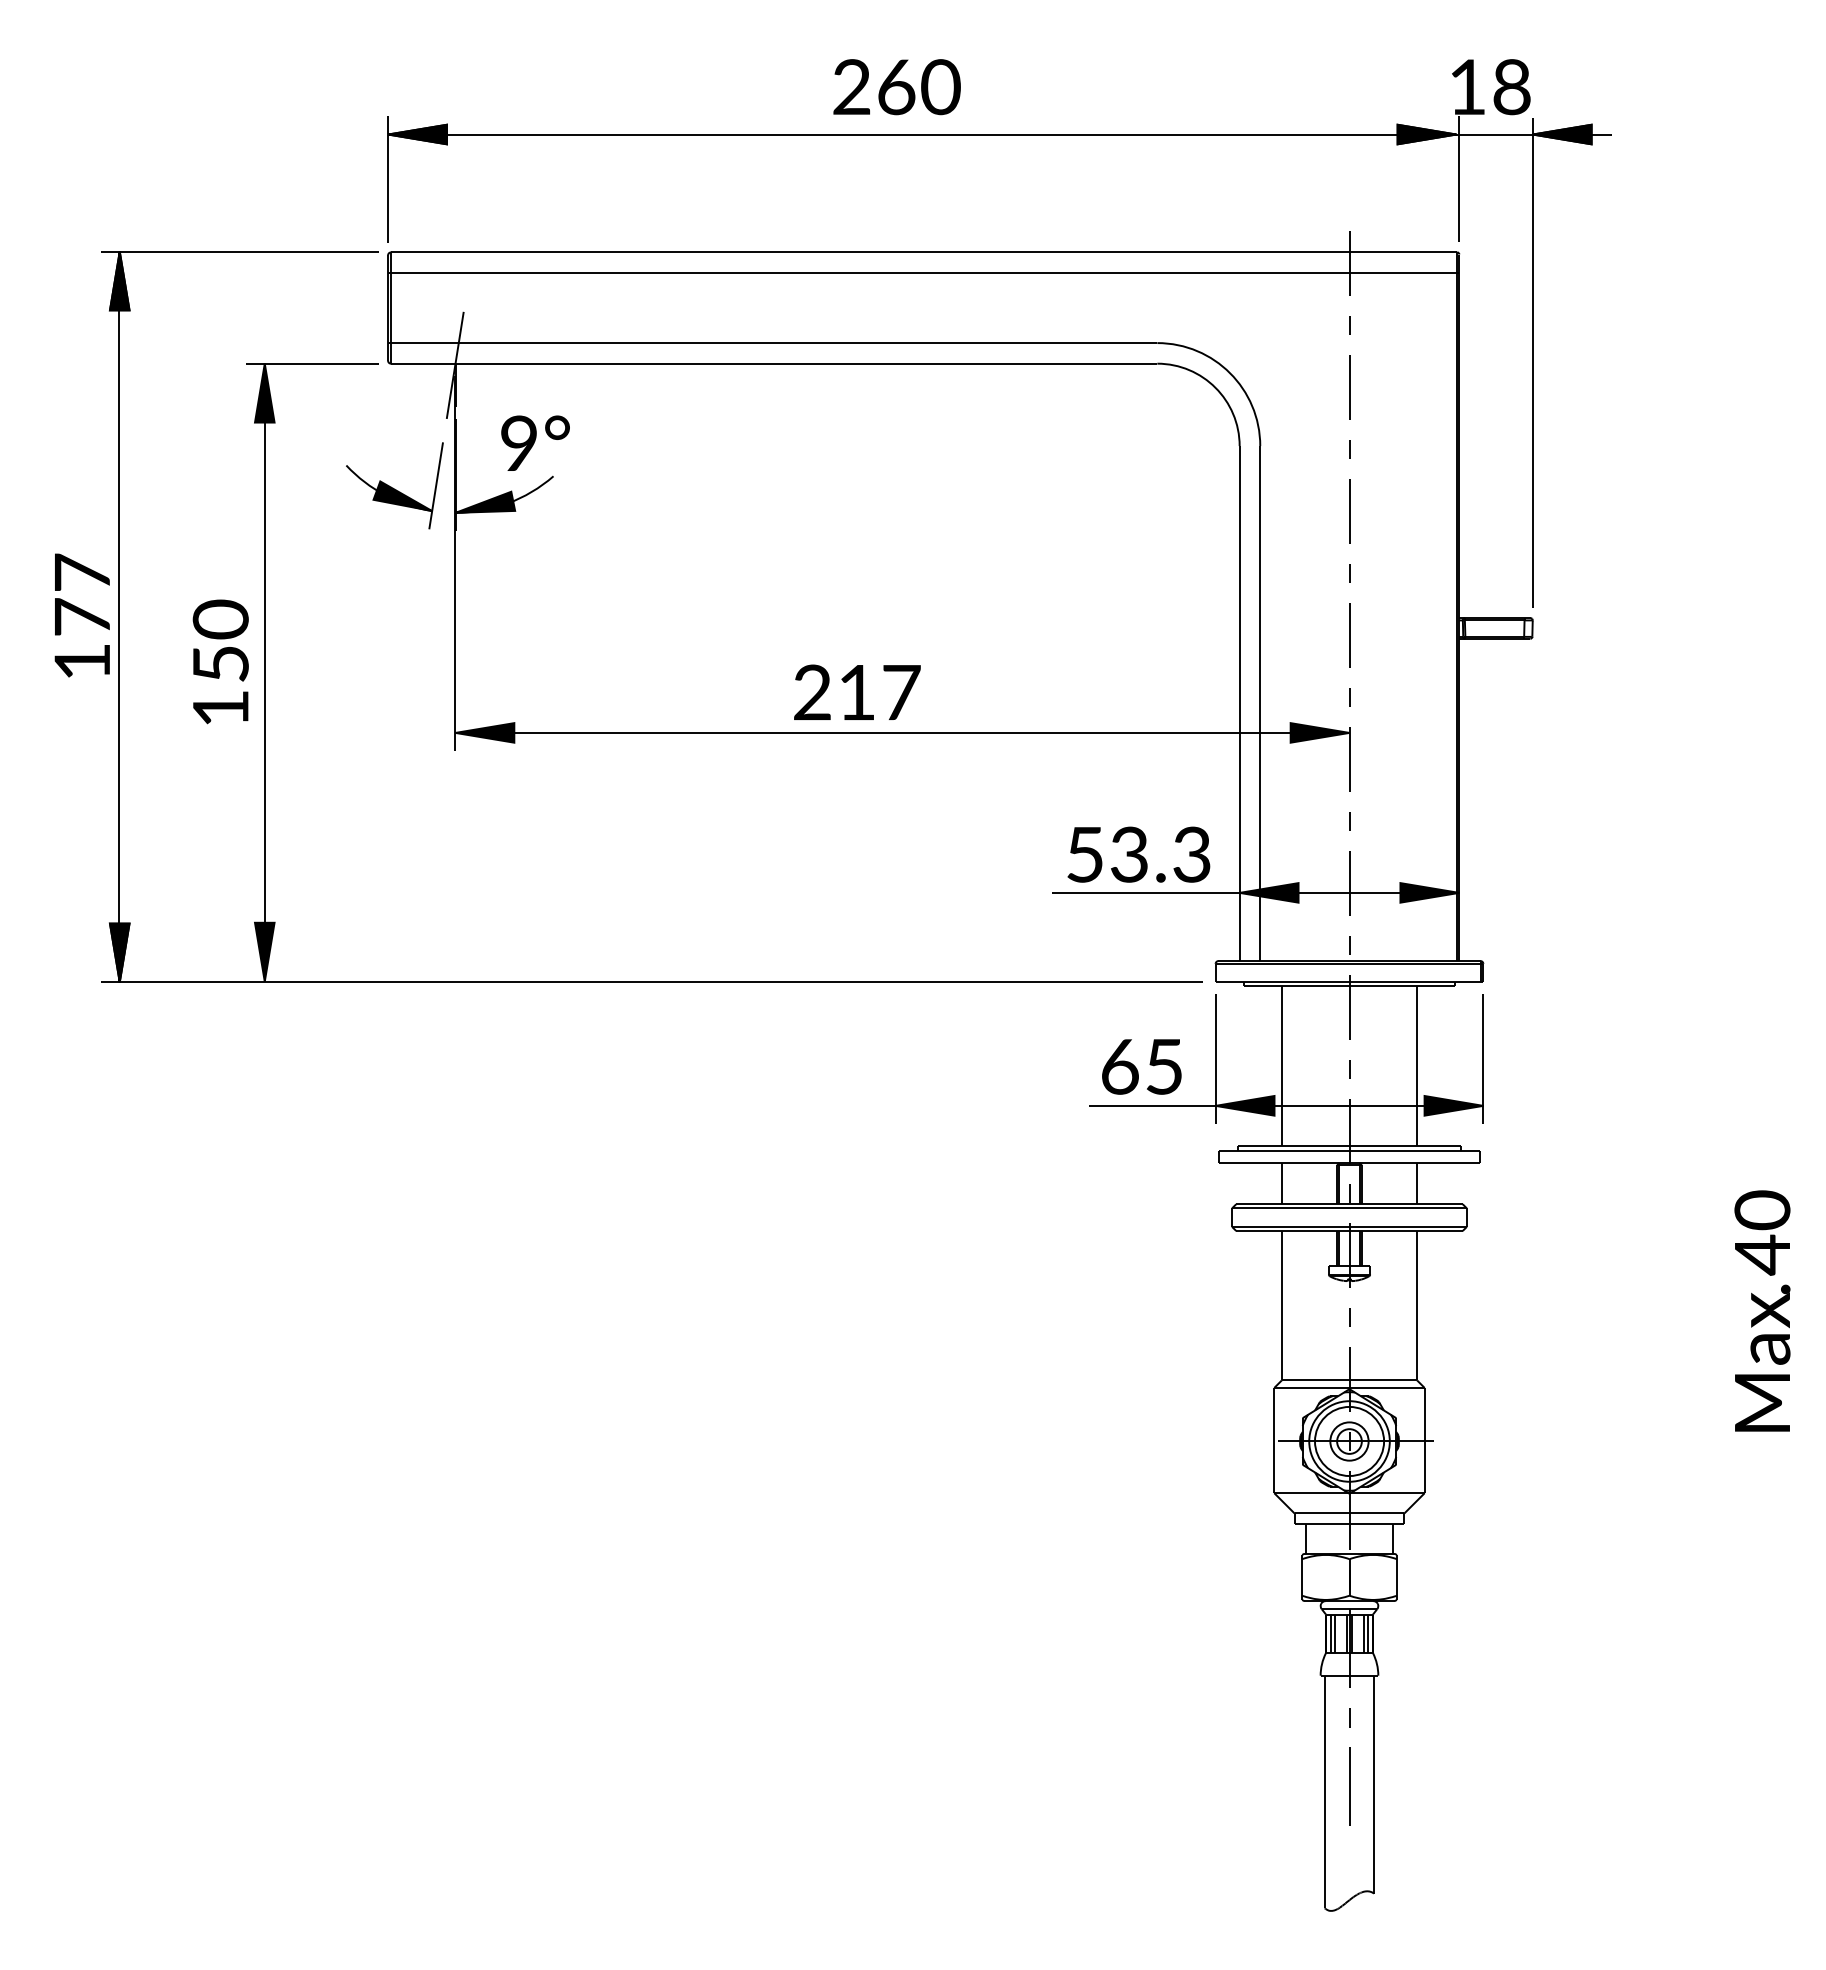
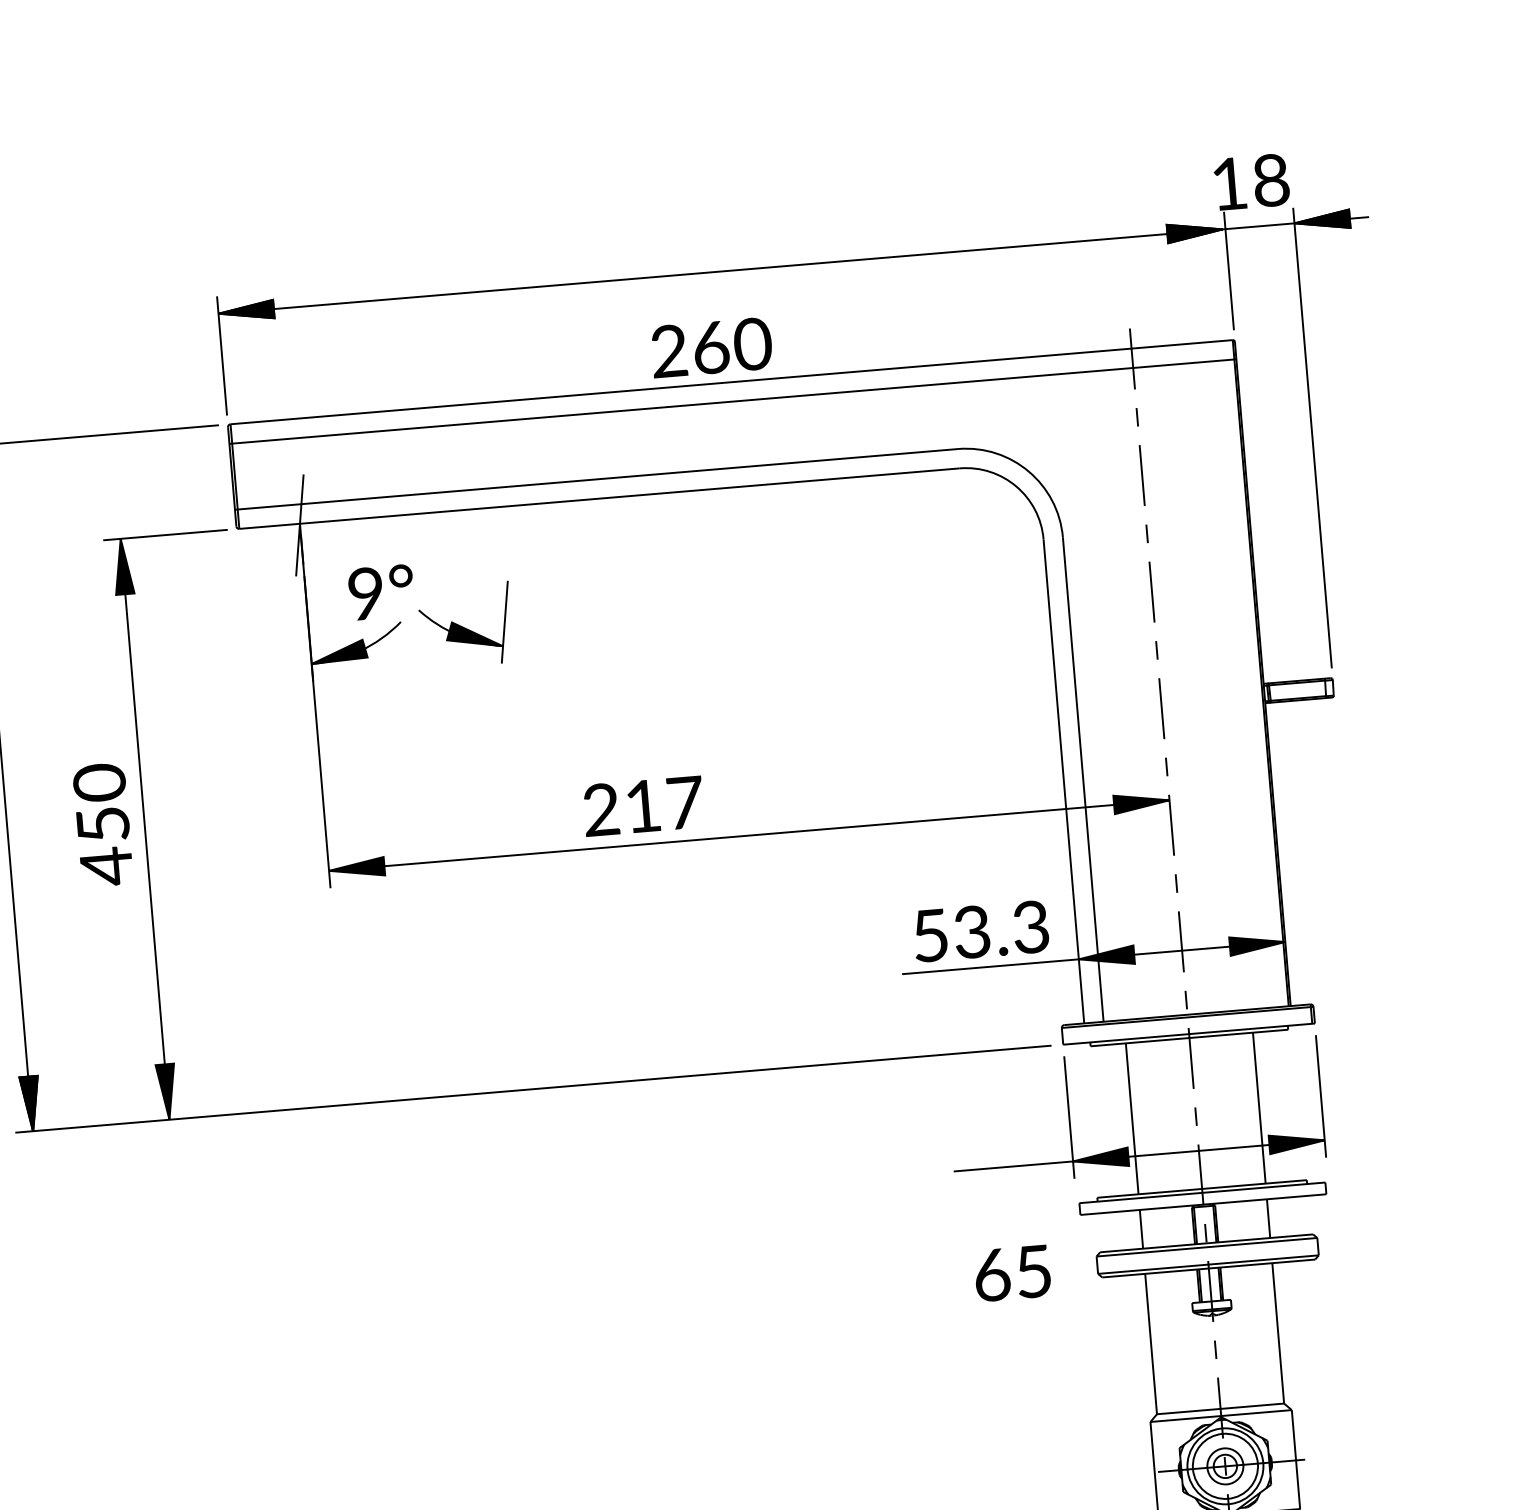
text: (896, 87) -> (711, 348), moved
part: (394, 485) -> (465, 625), moved
text: (857, 691) -> (643, 805), moved
text: (220, 708) -> (106, 866), 150 -> 450
text: (1141, 1066) -> (1012, 1273), moved

